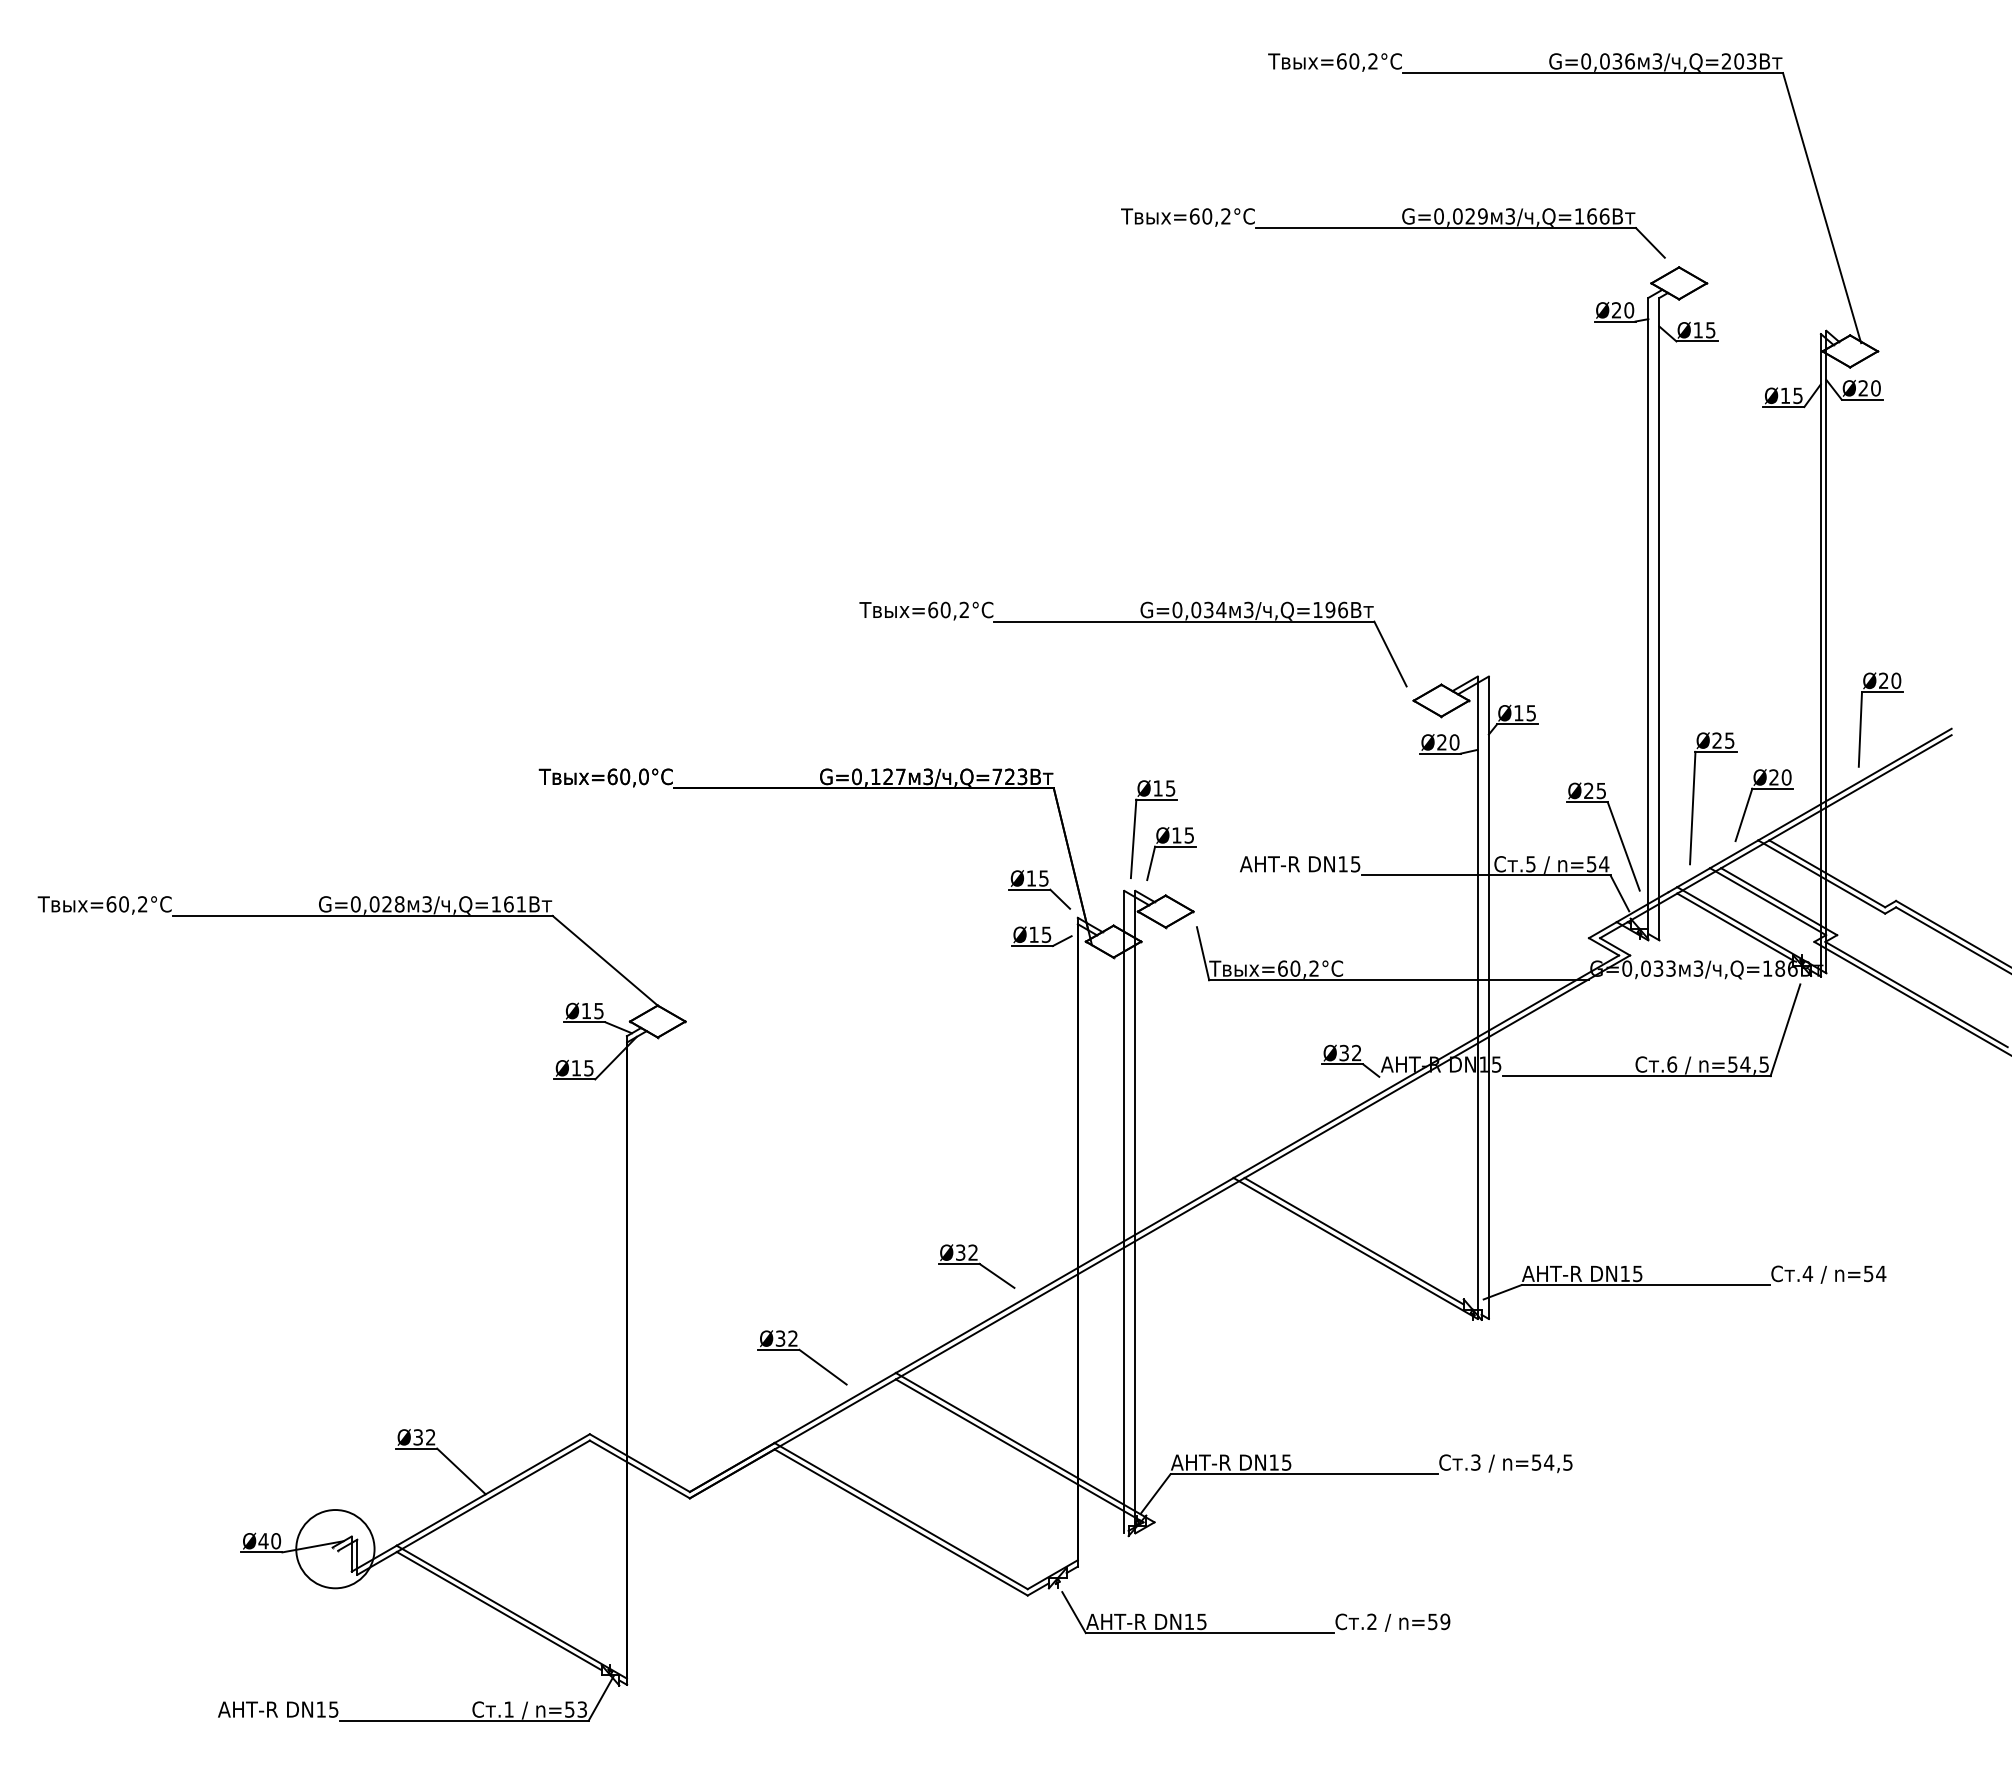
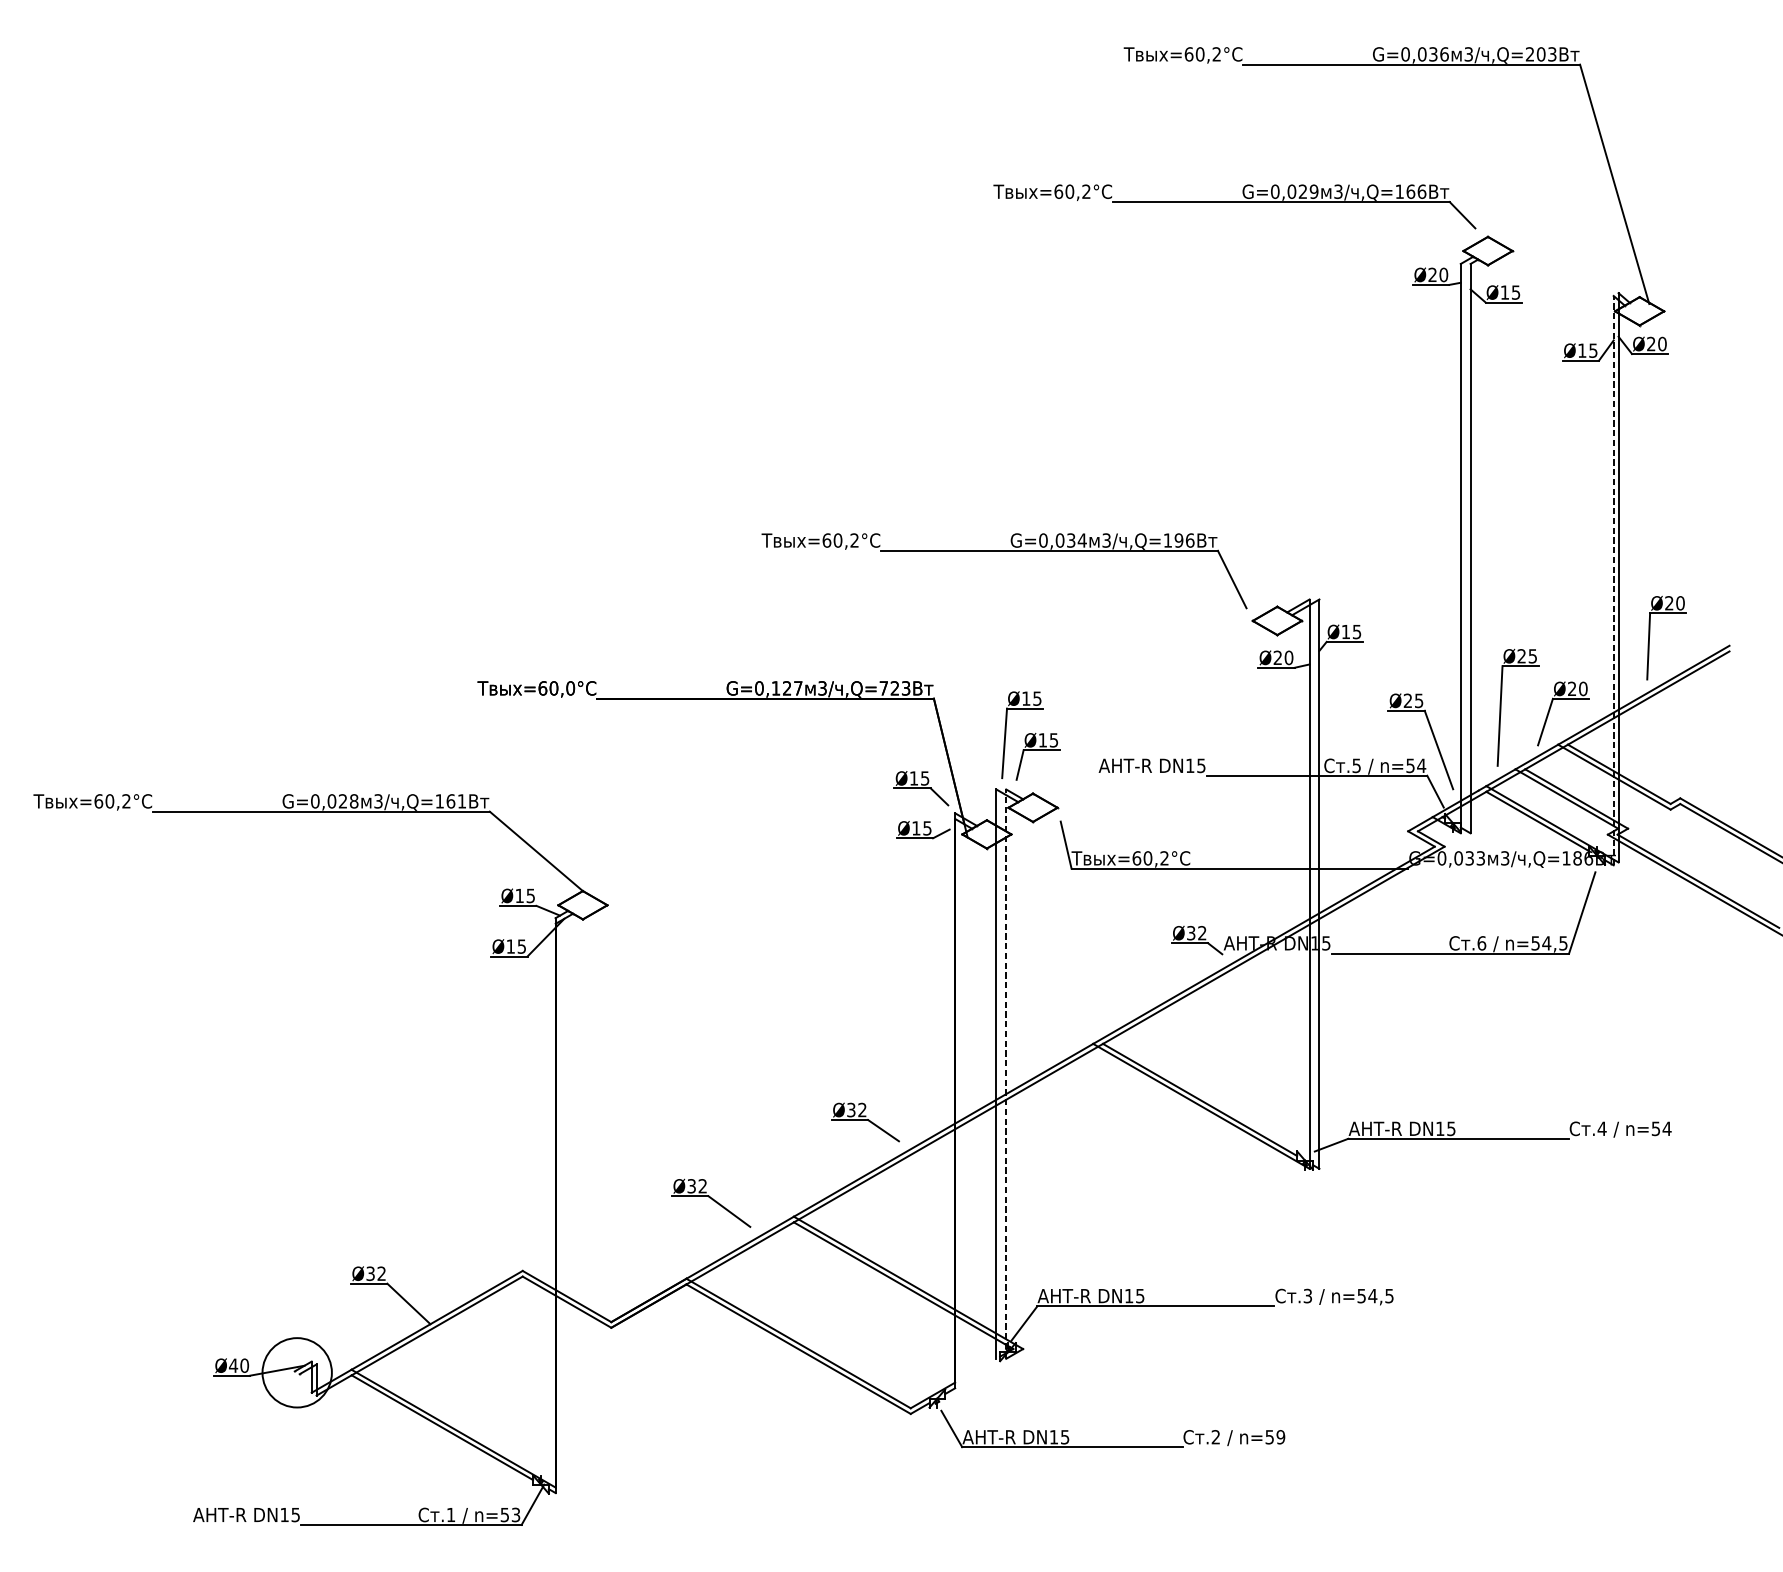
line: (1820, 654) -> (1613, 579), solid -> dashed
line: (1135, 1211) -> (1006, 1073), solid -> dashed

